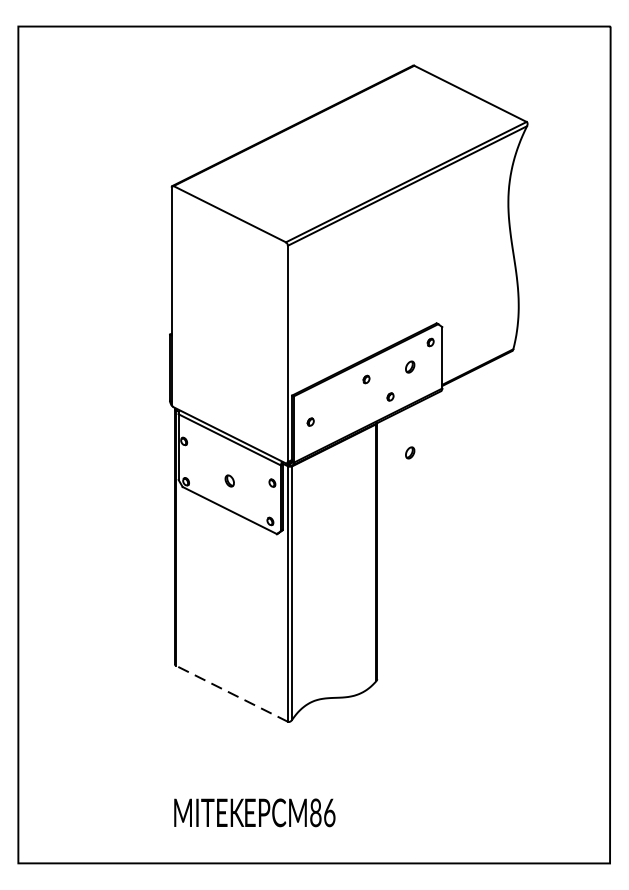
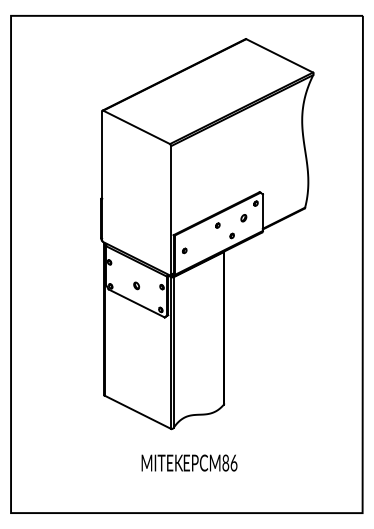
part: (409, 453) -> (243, 269), removed
line: (231, 694) -> (137, 412), dashed -> solid
text: (254, 811) -> (189, 462), moved

